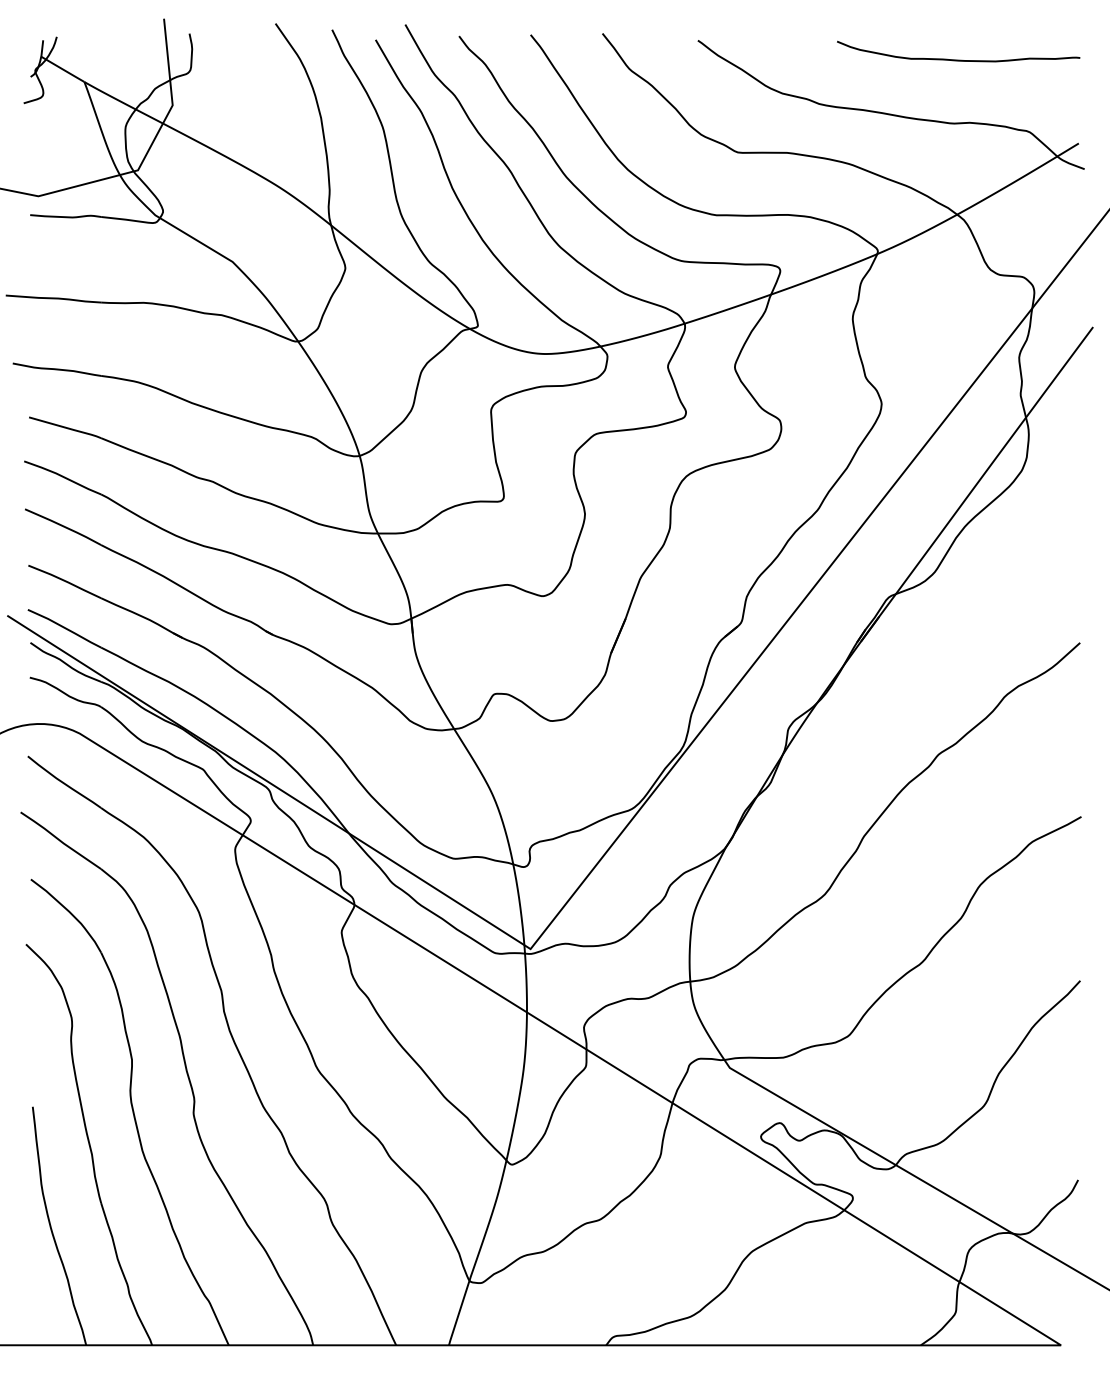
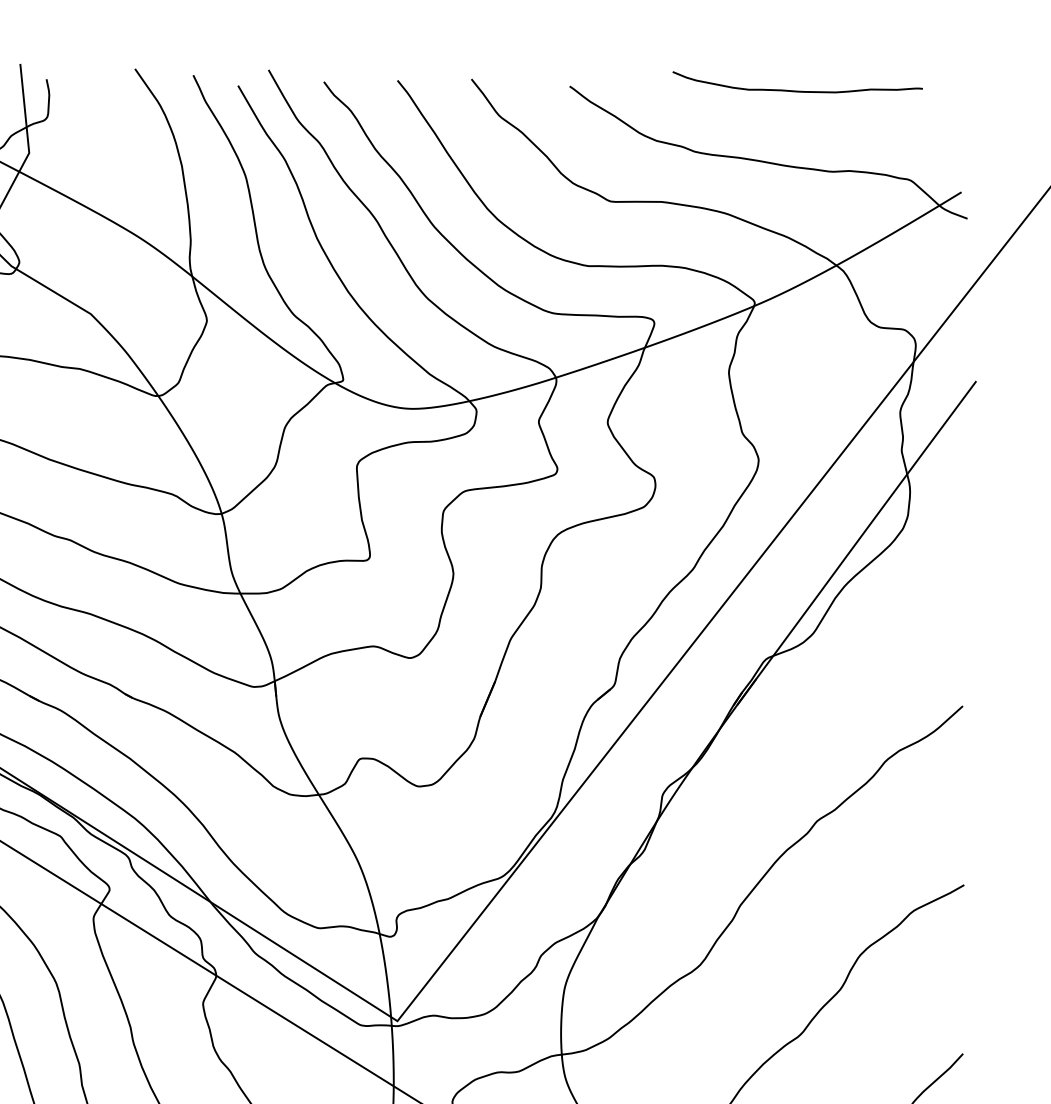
curve: (958, 59) -> (797, 90), moved

